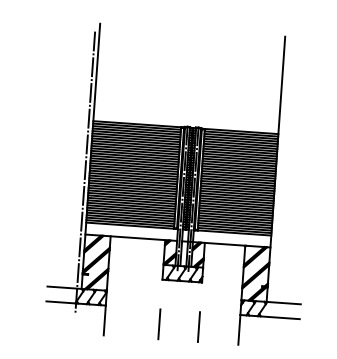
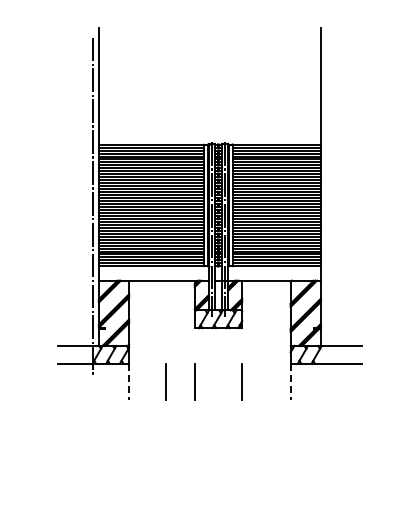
line: (105, 320) -> (129, 381), solid -> dashed
line: (135, 322) -> (165, 381), added
line: (239, 329) -> (290, 381), solid -> dashed

